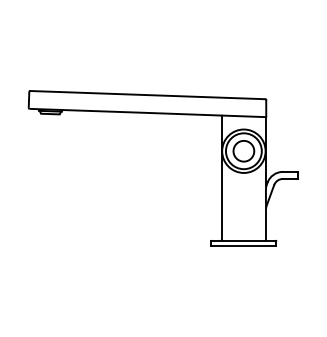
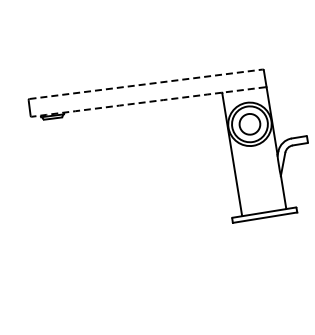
line: (147, 95) -> (145, 84), solid -> dashed
arc: (147, 112) -> (148, 101), solid -> dashed

